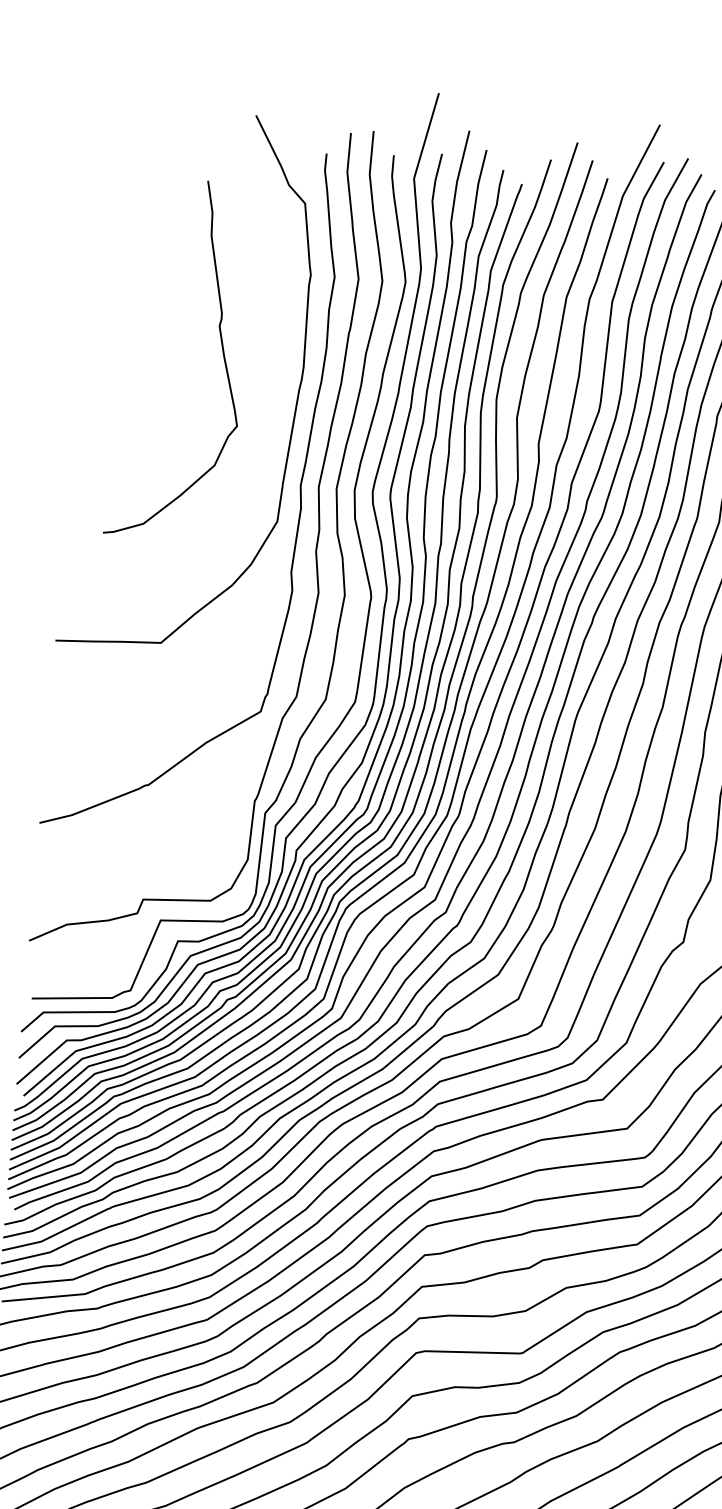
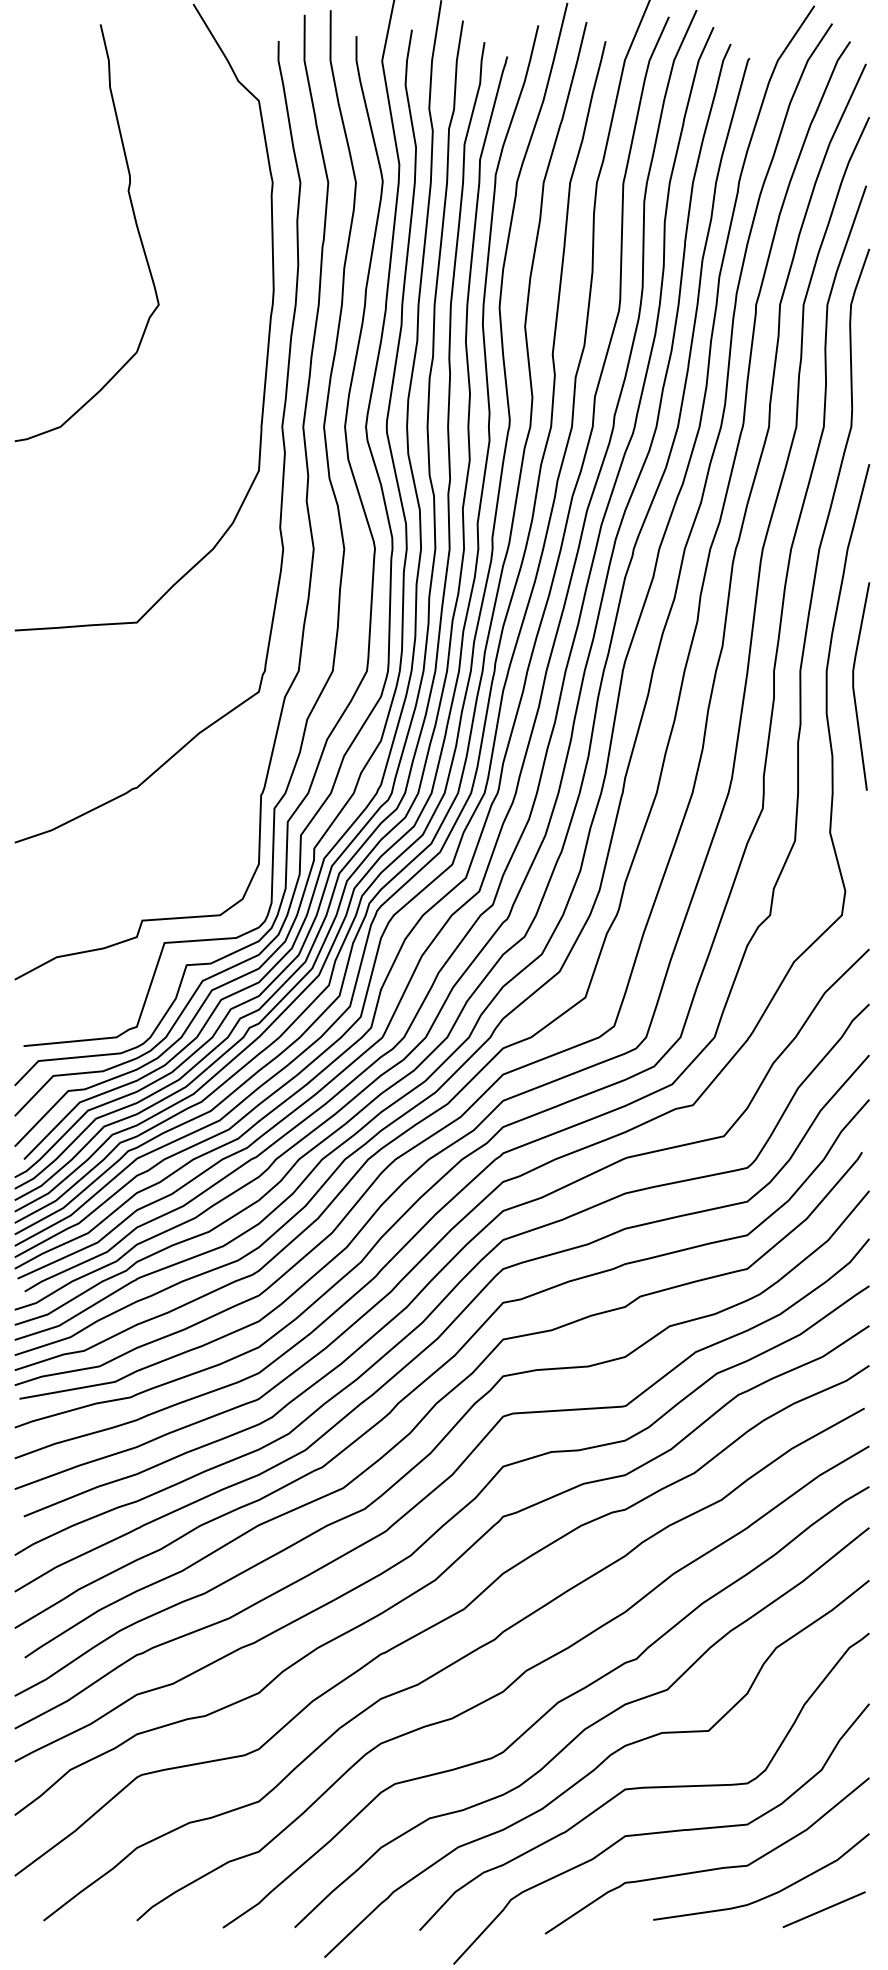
curve: (222, 351) -> (134, 220), moved

